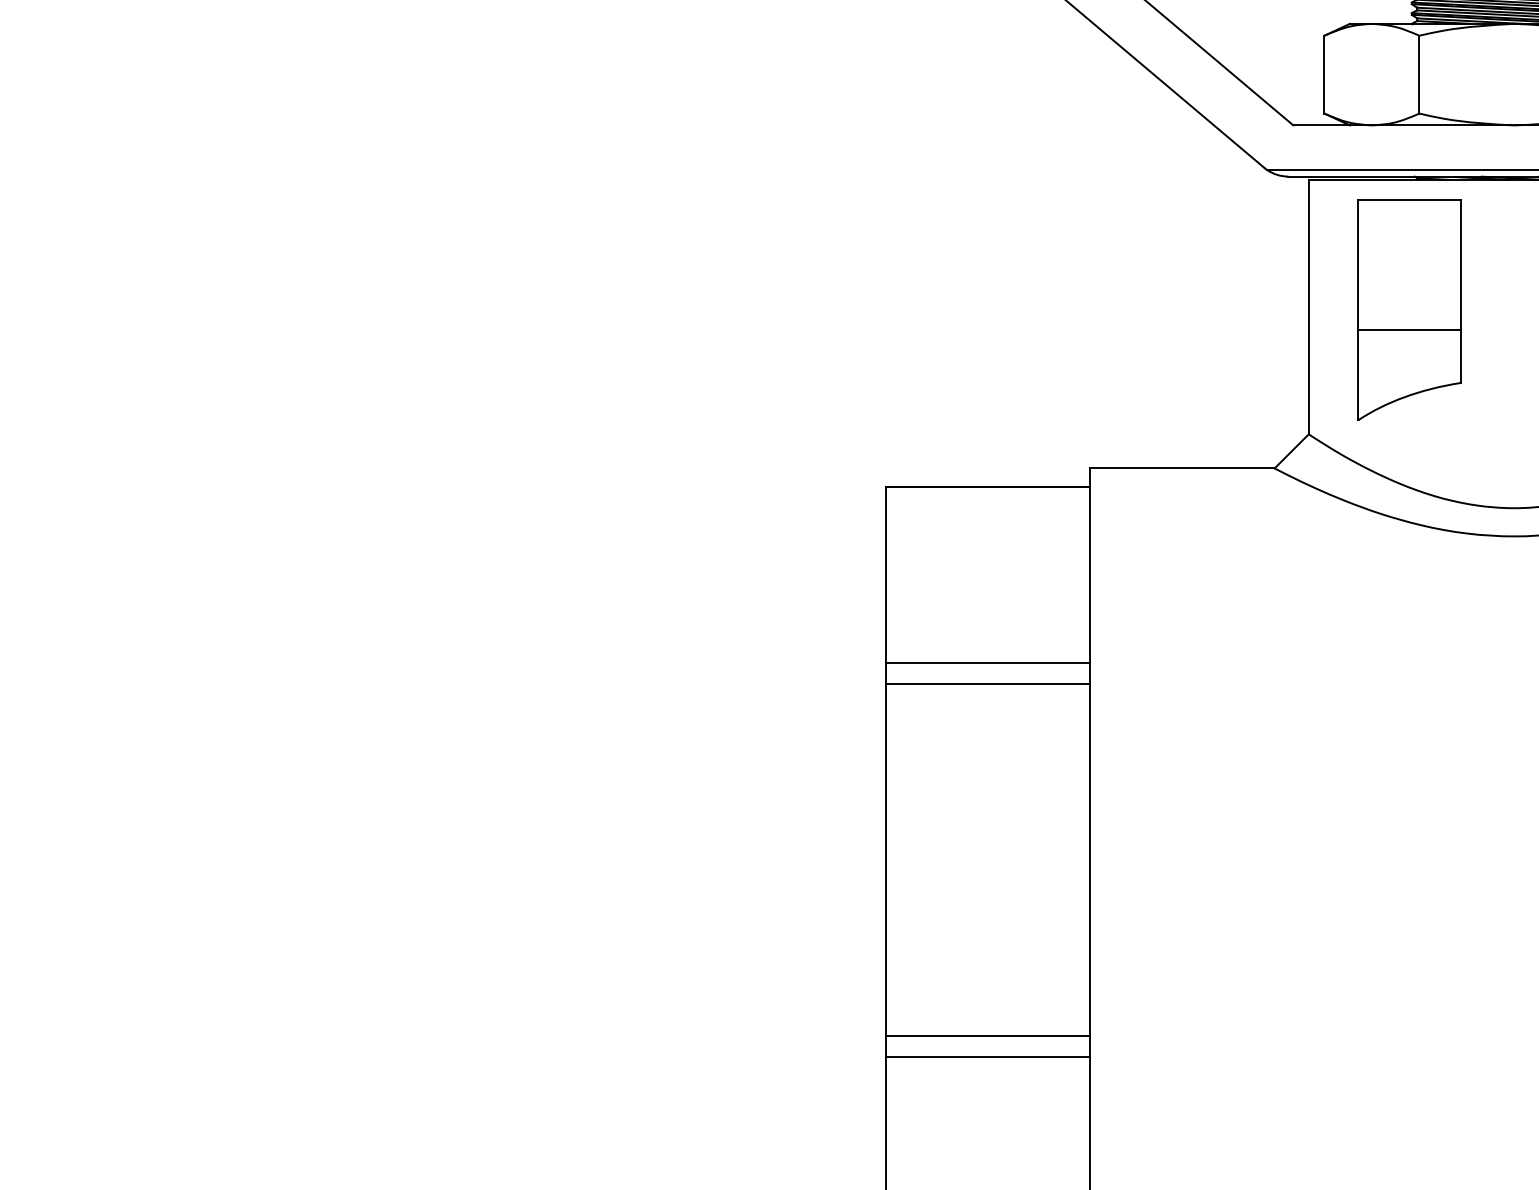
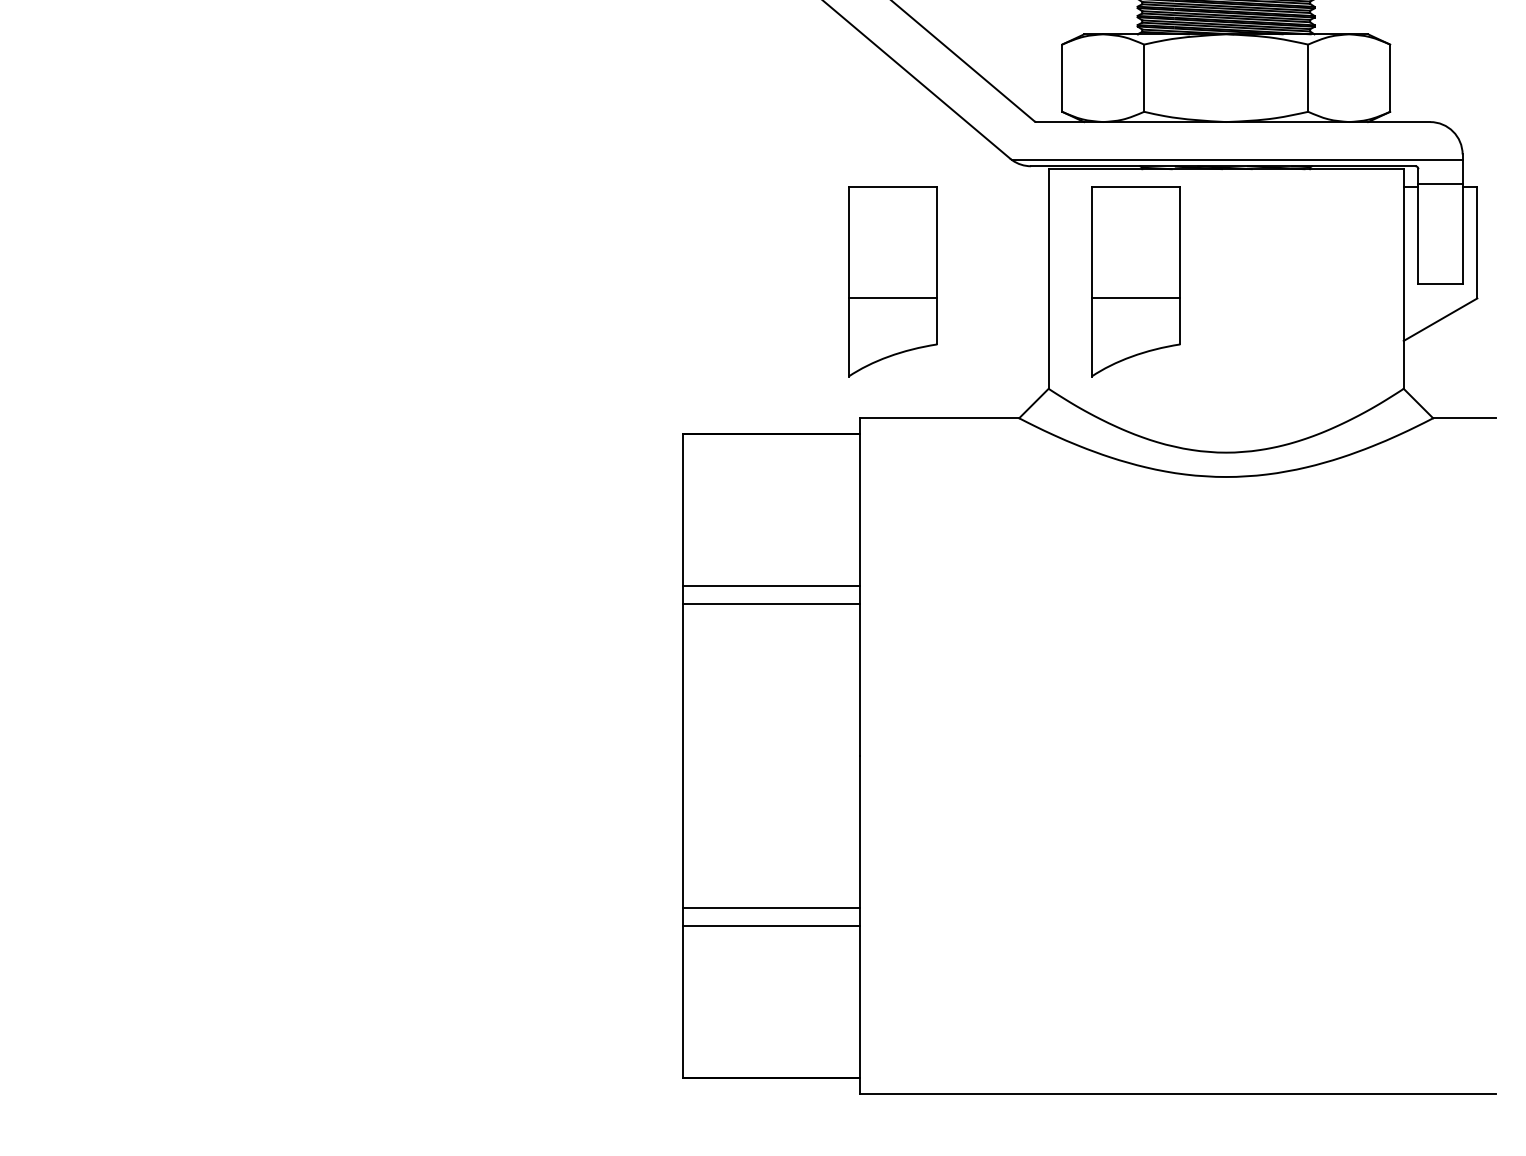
part: (1127, 310) -> (892, 281), added

